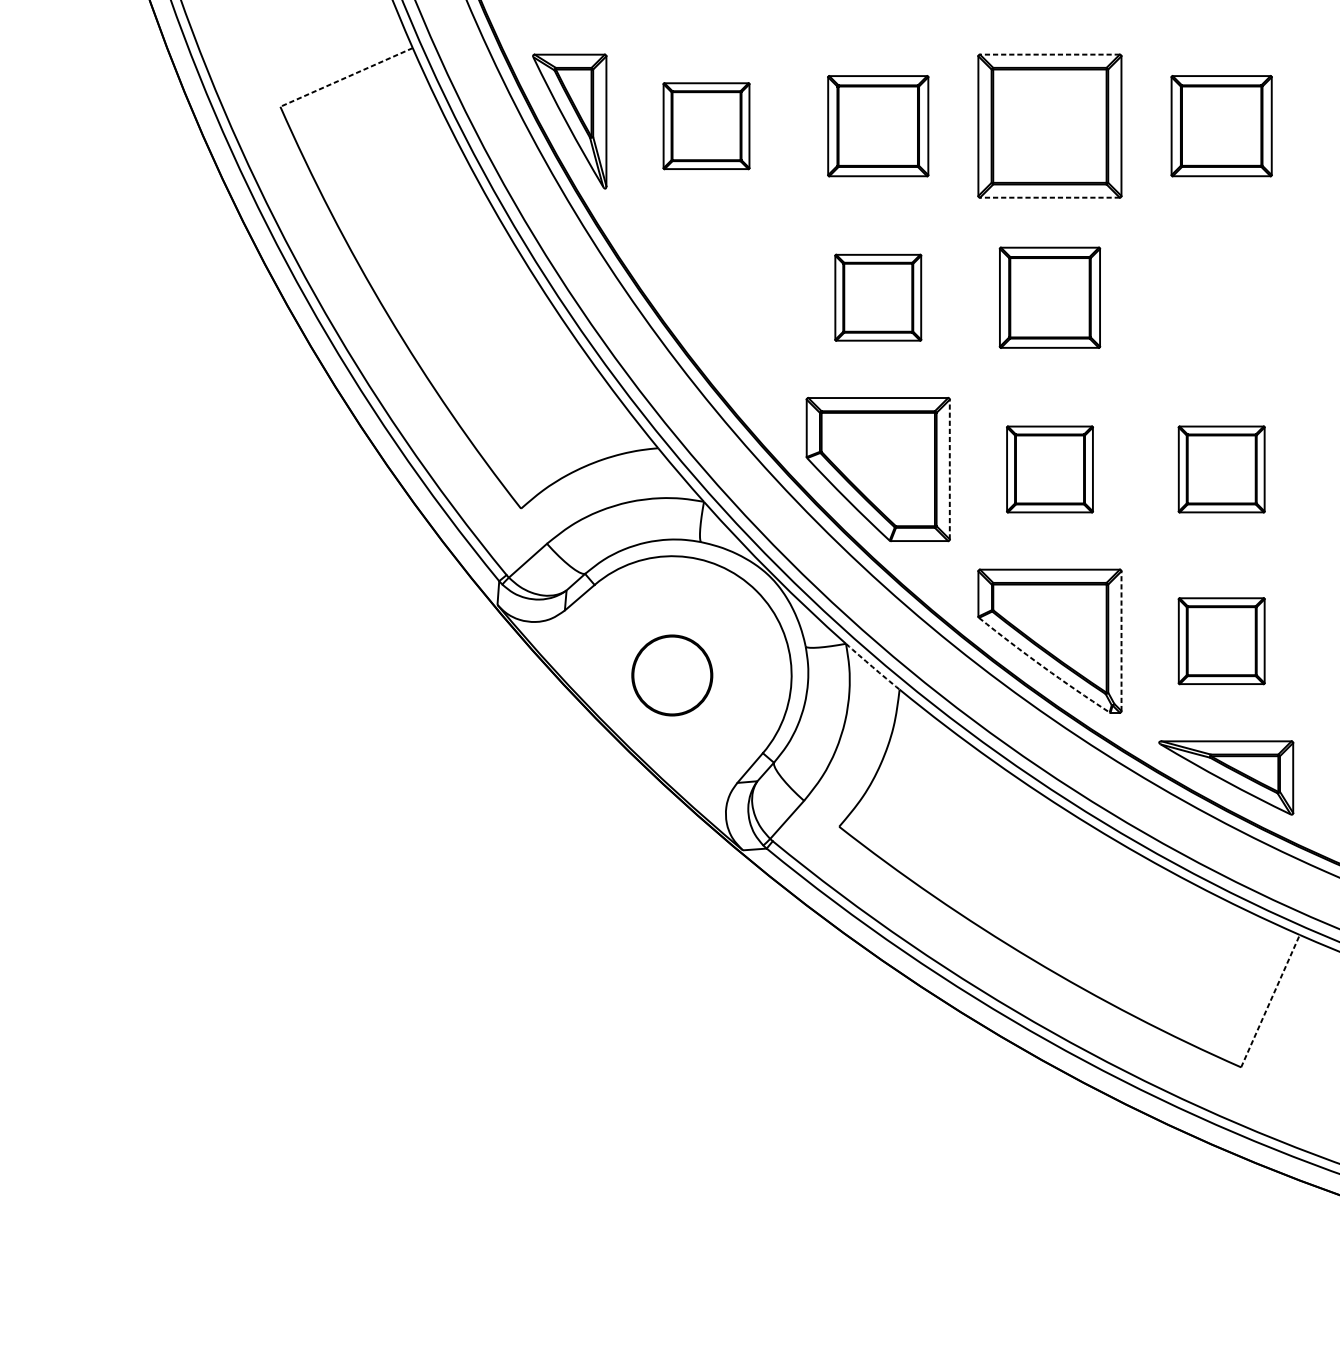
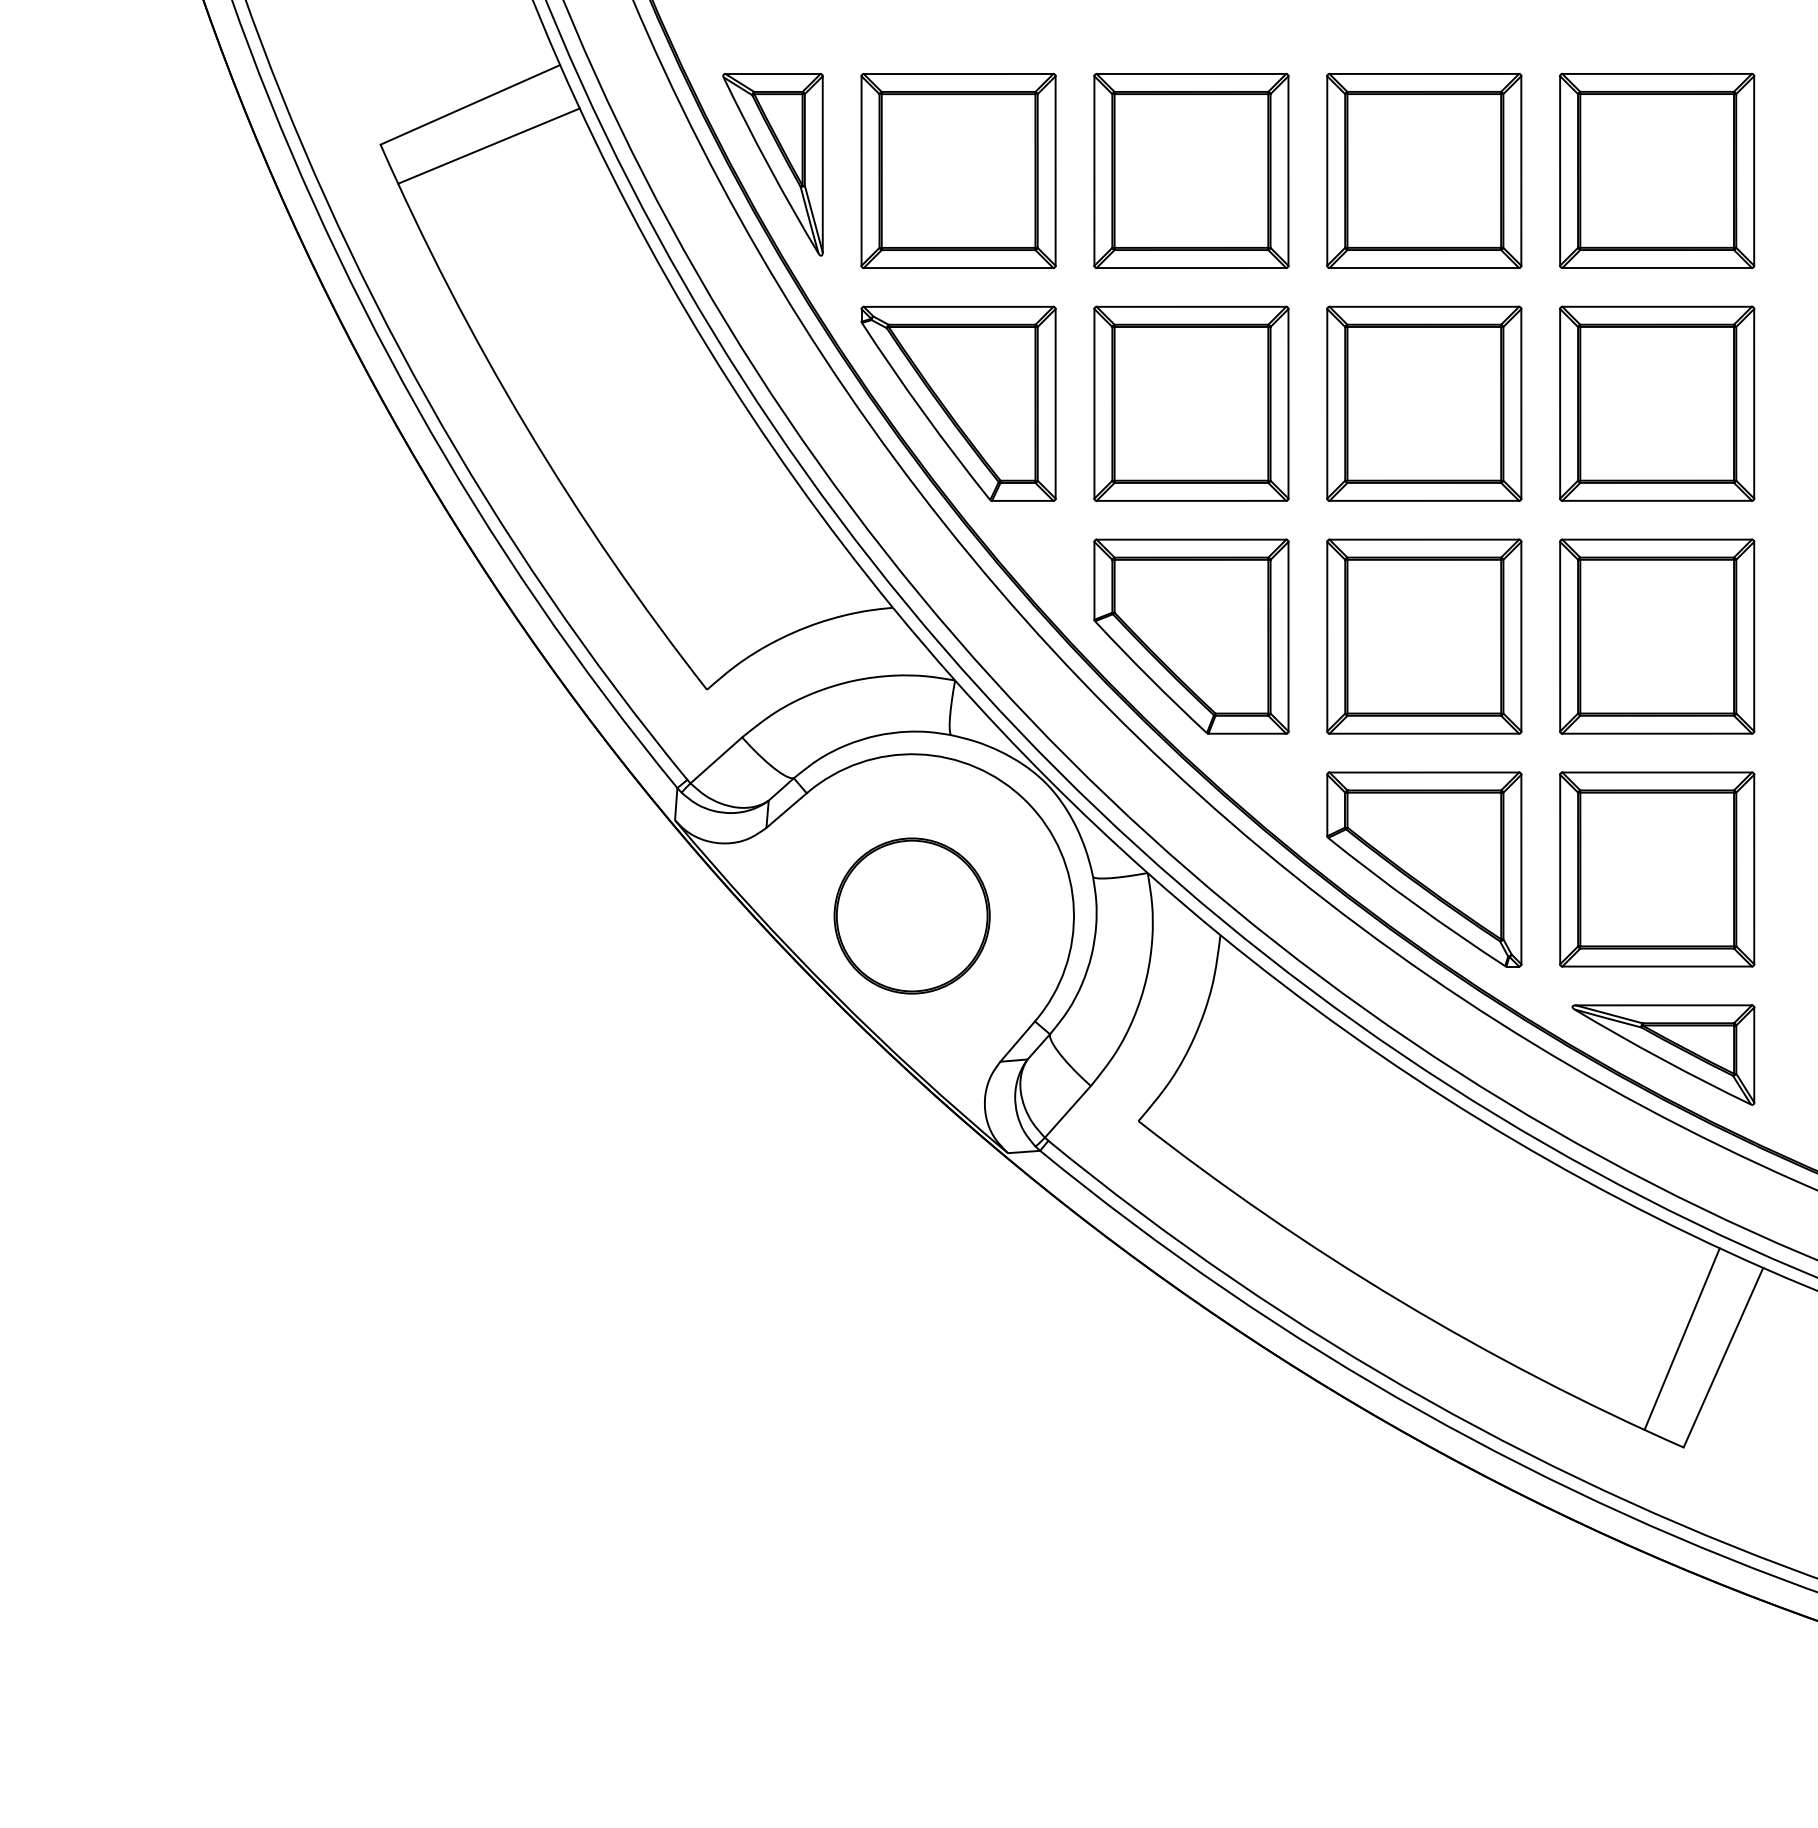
line: (1050, 54) -> (1424, 73), dashed -> solid
line: (345, 77) -> (469, 105), dashed -> solid
line: (359, 107) -> (488, 145), added
part: (706, 125) -> (958, 170), size x1.67
part: (878, 125) -> (1191, 170), size x1.43
part: (1221, 125) -> (1657, 170), size x1.43
line: (1050, 198) -> (1424, 268), dashed -> solid
part: (706, 297) -> (958, 403), added
part: (878, 297) -> (1191, 403), size x1.67
part: (1050, 297) -> (1424, 403), size x1.43
part: (1221, 297) -> (1657, 403), added
line: (949, 469) -> (1288, 636), dashed -> solid
part: (1050, 469) -> (1424, 636), size x1.67
part: (1221, 469) -> (1657, 636), size x1.67
line: (1121, 641) -> (1521, 869), dashed -> solid
part: (1221, 641) -> (1657, 869), size x1.67
arc: (872, 666) -> (1183, 904), dashed -> solid
arc: (1043, 666) -> (1415, 904), dashed -> solid
part: (671, 675) -> (911, 915), size x1.43
line: (1239, 986) -> (1681, 1338), added
line: (1270, 1000) -> (1723, 1357), dashed -> solid

